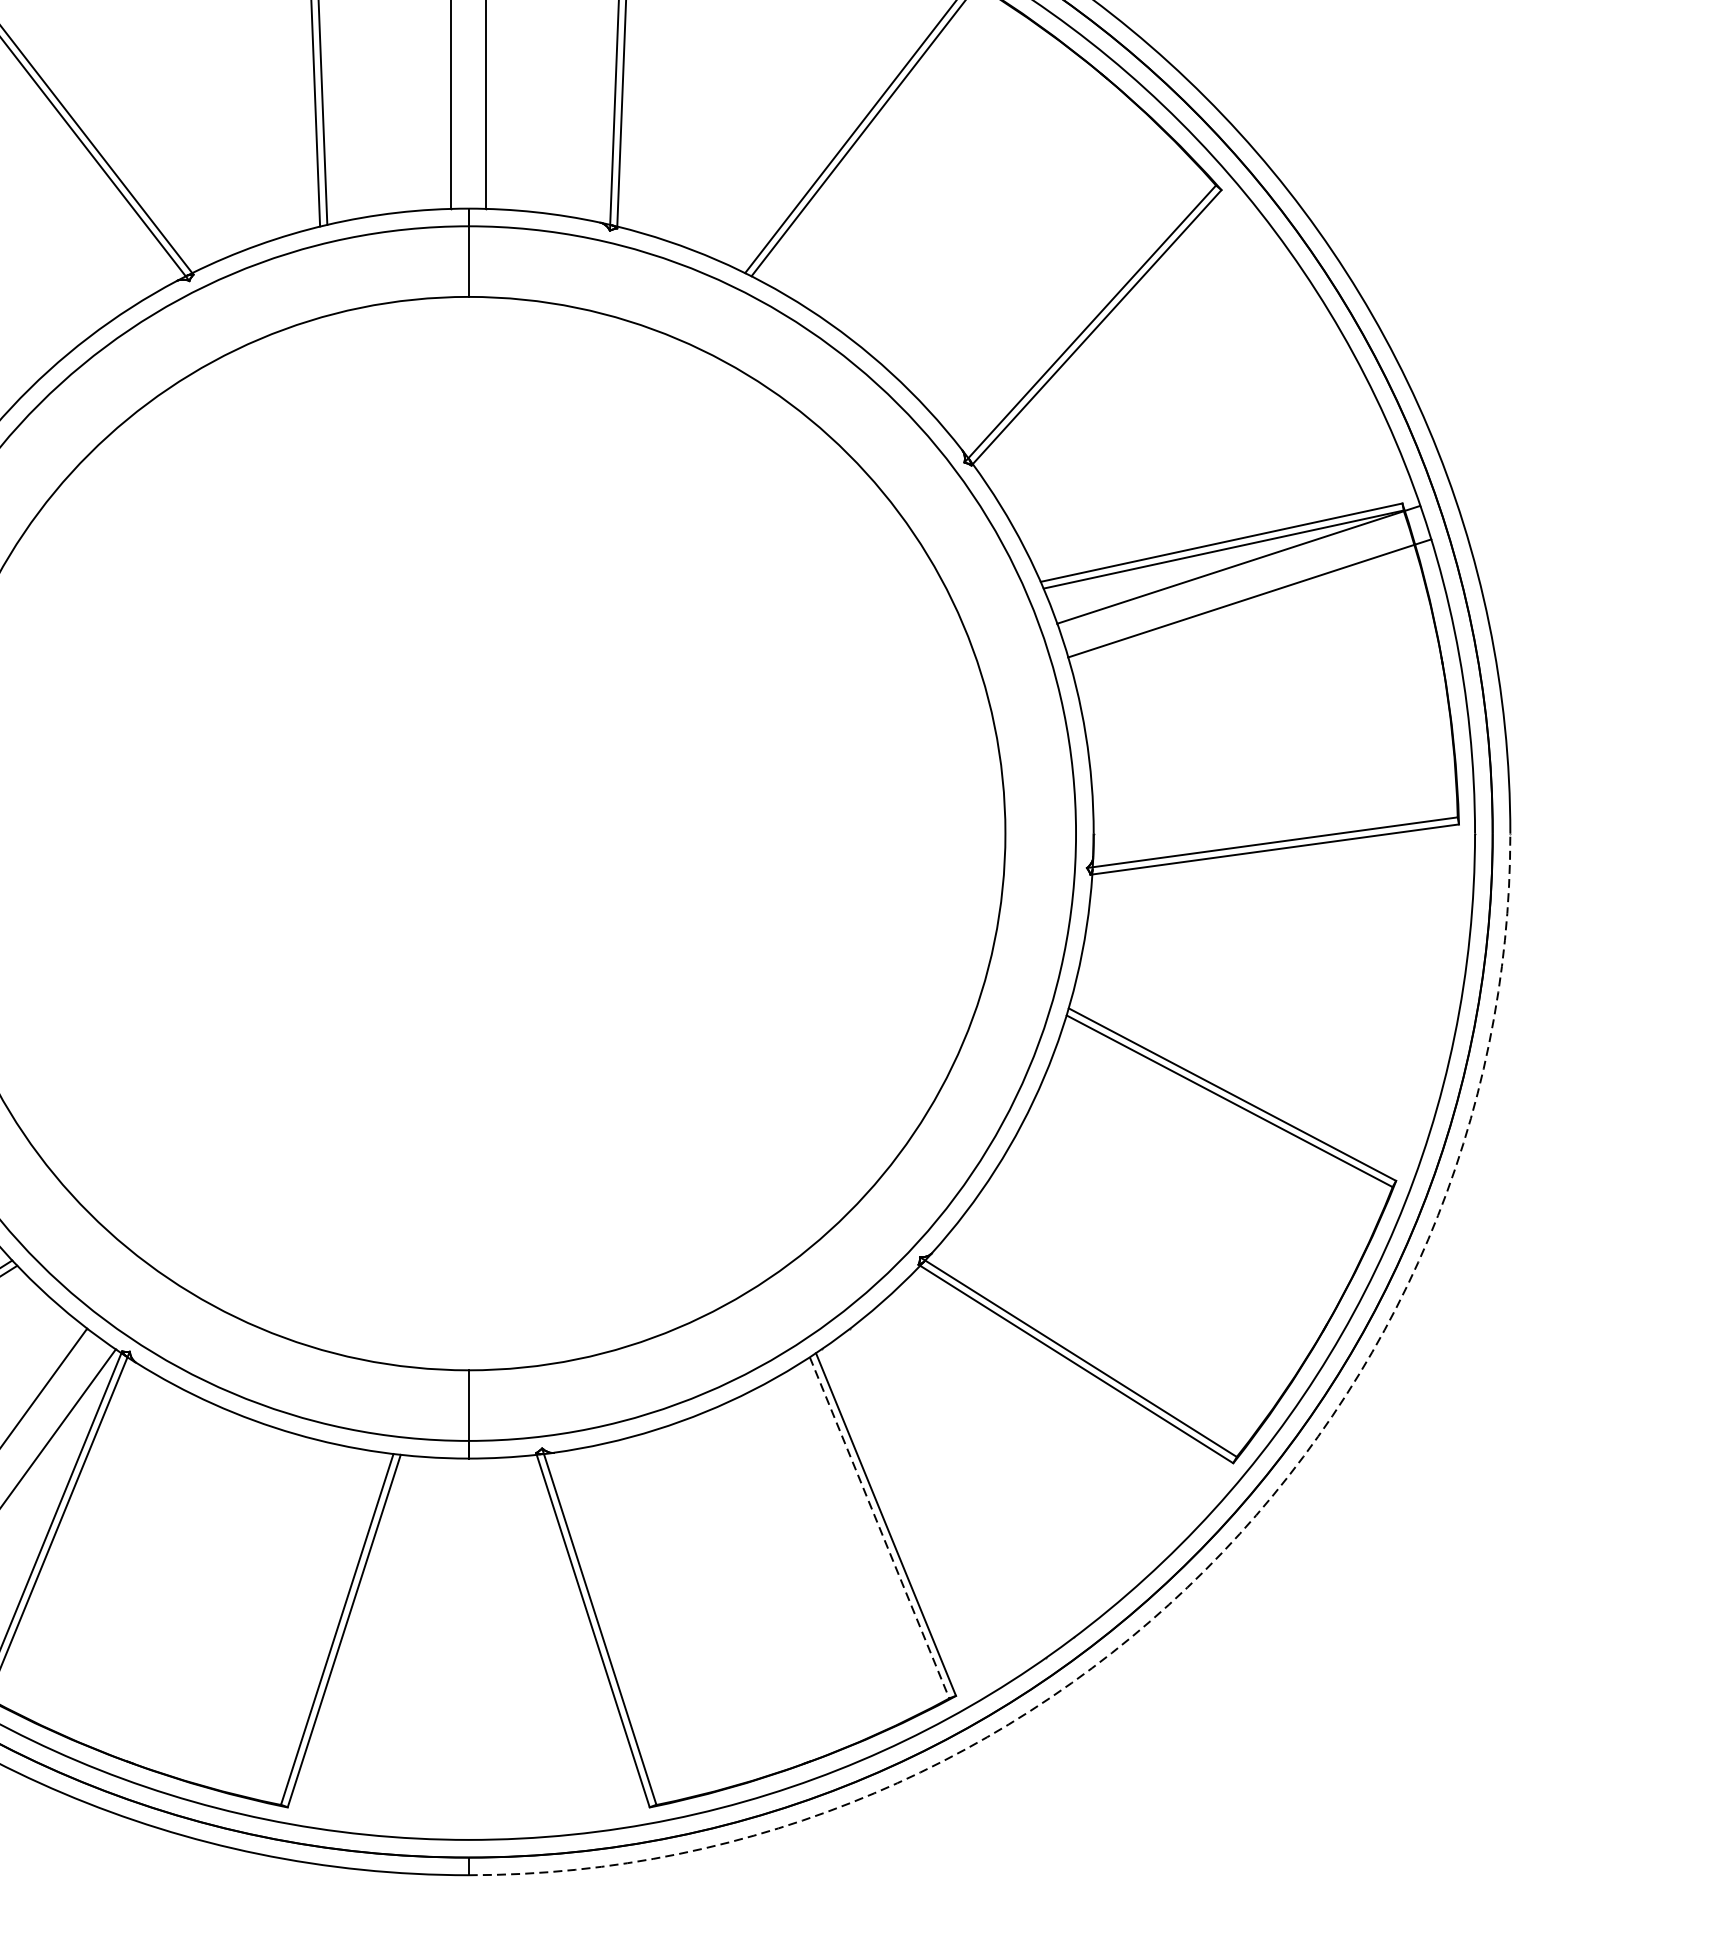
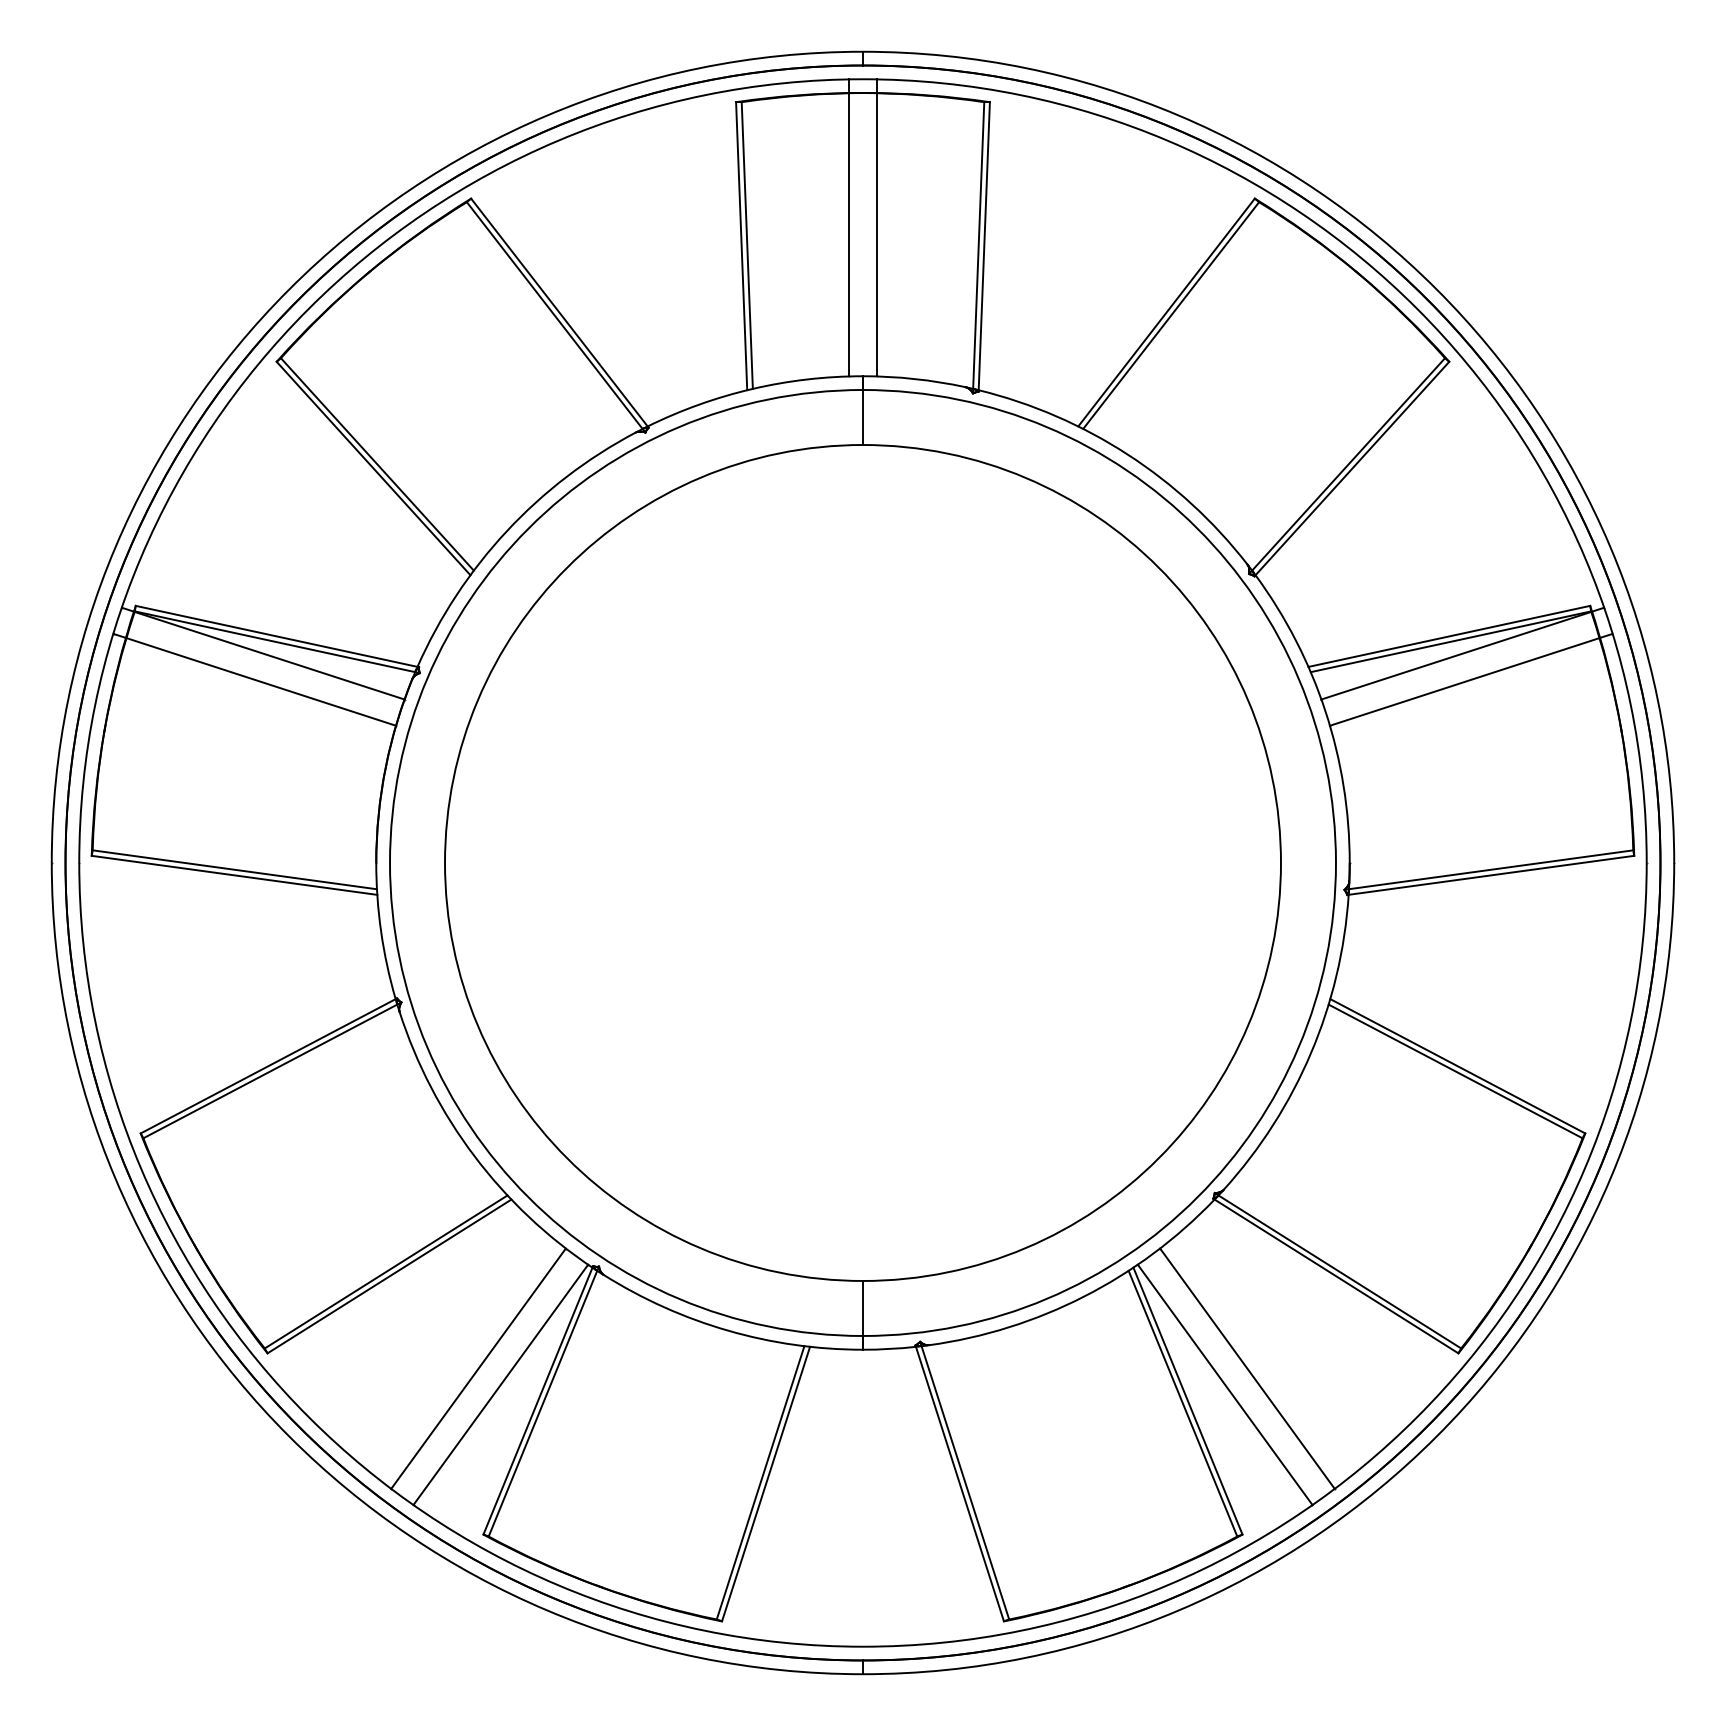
line: (962, 1482) -> (1247, 1368), added
line: (932, 1503) -> (1224, 1384), added
line: (880, 1528) -> (1183, 1404), dashed -> solid
arc: (1205, 1569) -> (1436, 1436), dashed -> solid

